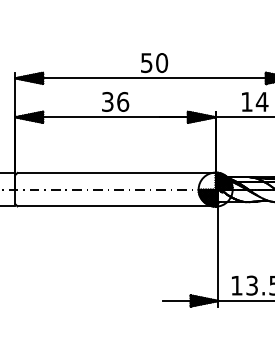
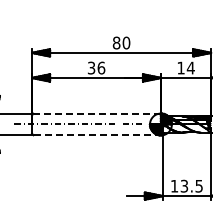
text: (146, 62) -> (116, 42), 50 -> 80
line: (116, 172) -> (97, 113), solid -> dashed
line: (116, 206) -> (97, 135), solid -> dashed

